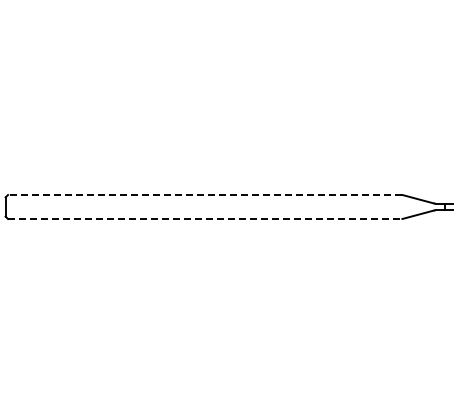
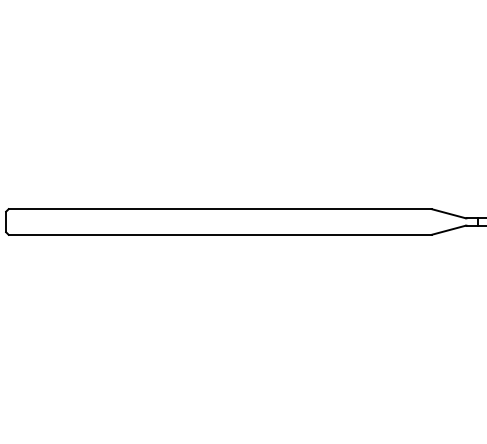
line: (204, 195) -> (219, 209), dashed -> solid
line: (205, 218) -> (220, 234), dashed -> solid

